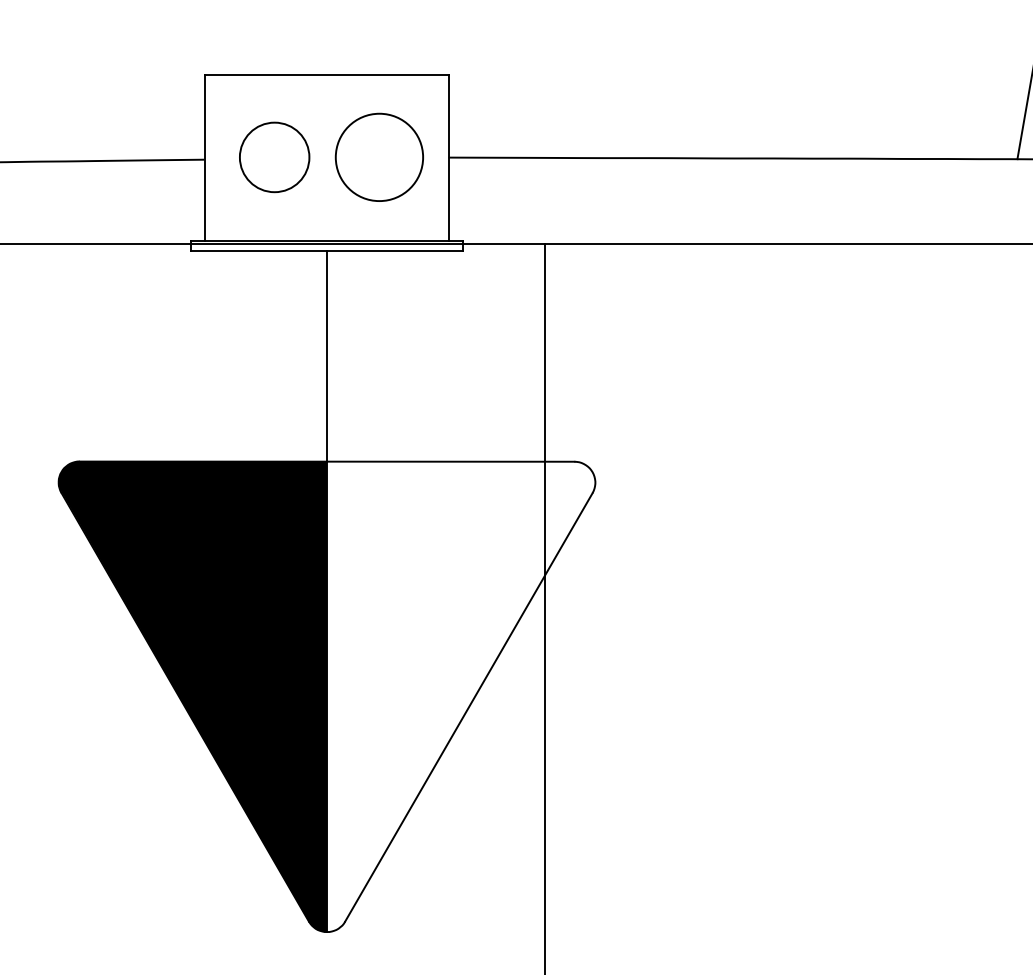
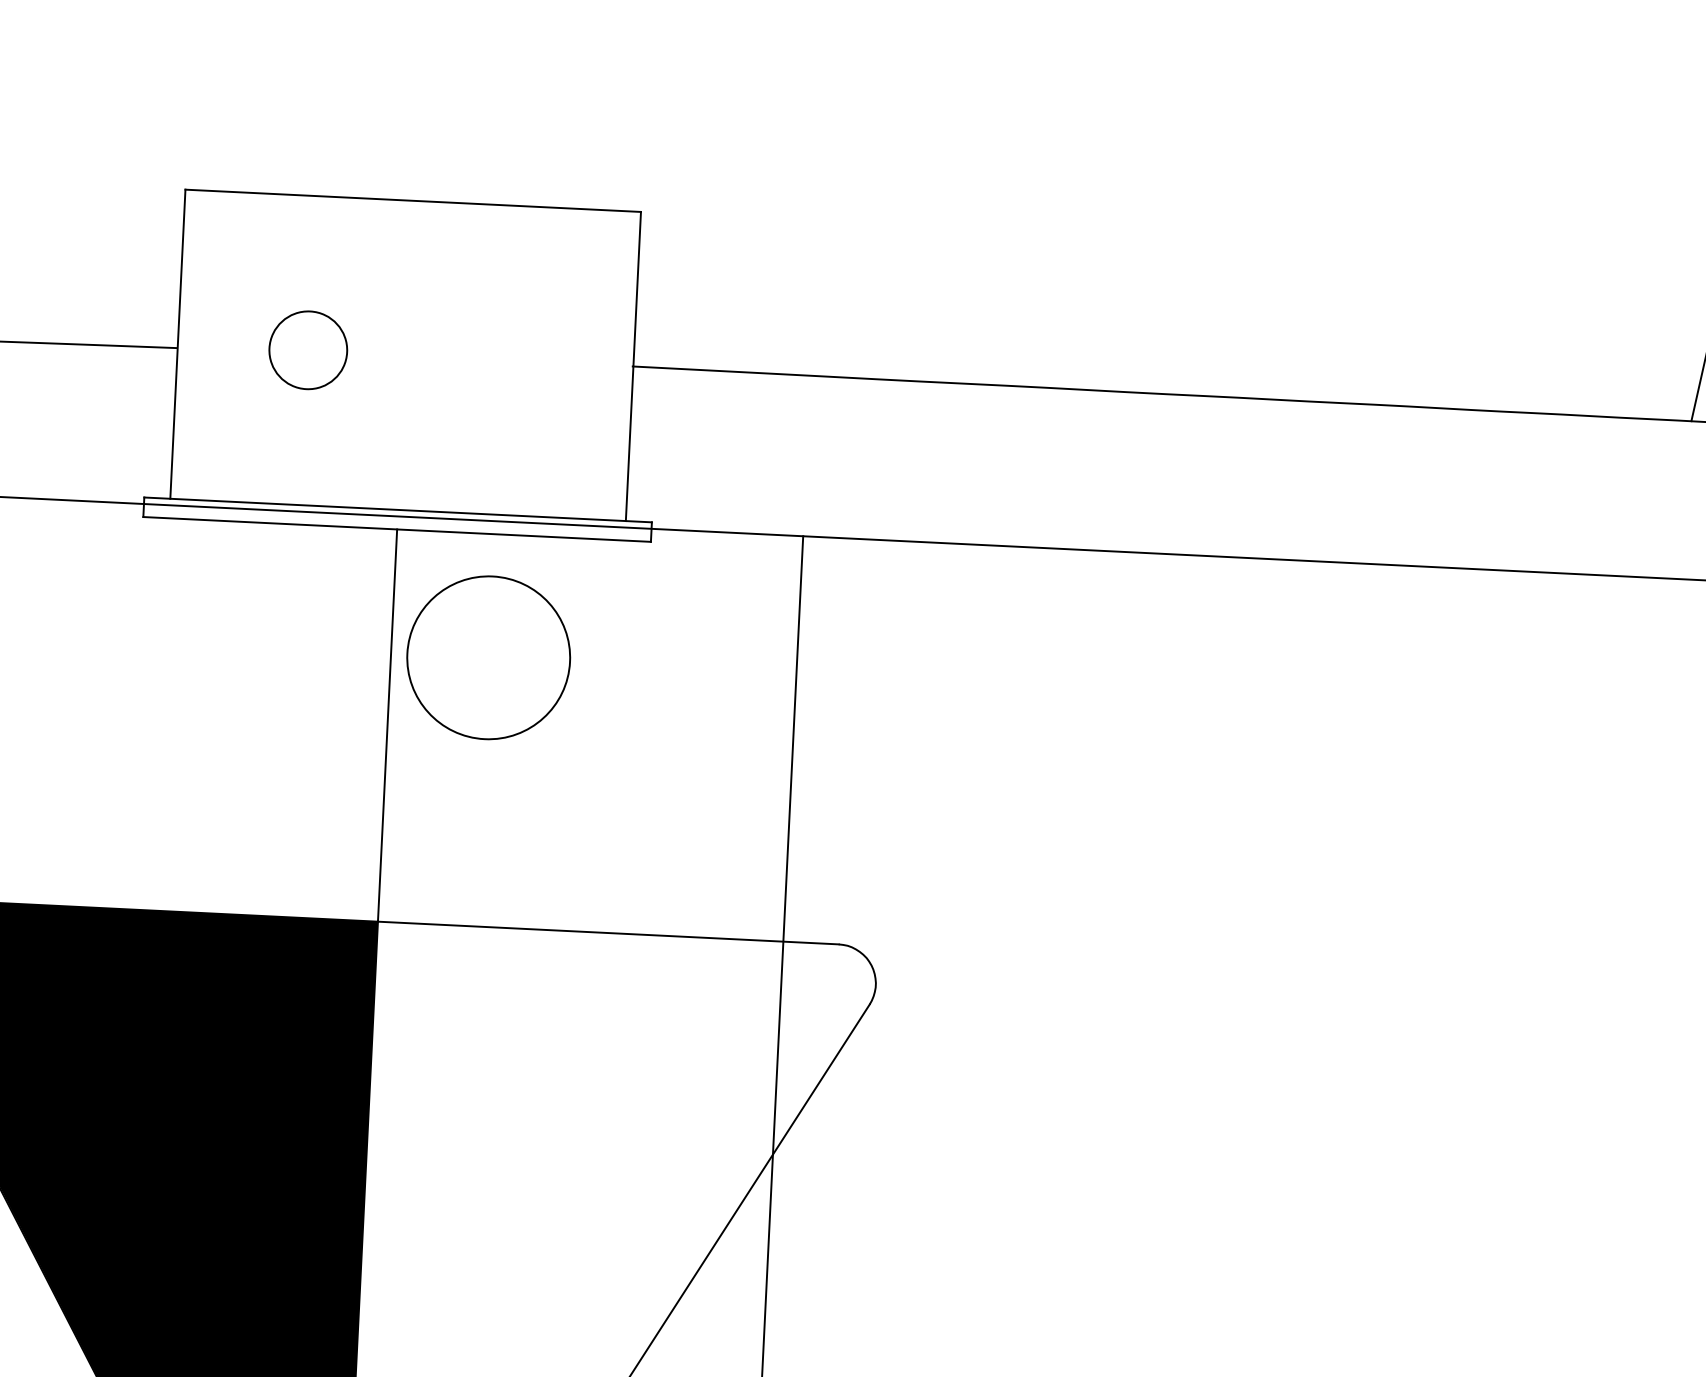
circle: (378, 156) -> (486, 655), moved
circle: (274, 157) -> (307, 350), size x0.6

